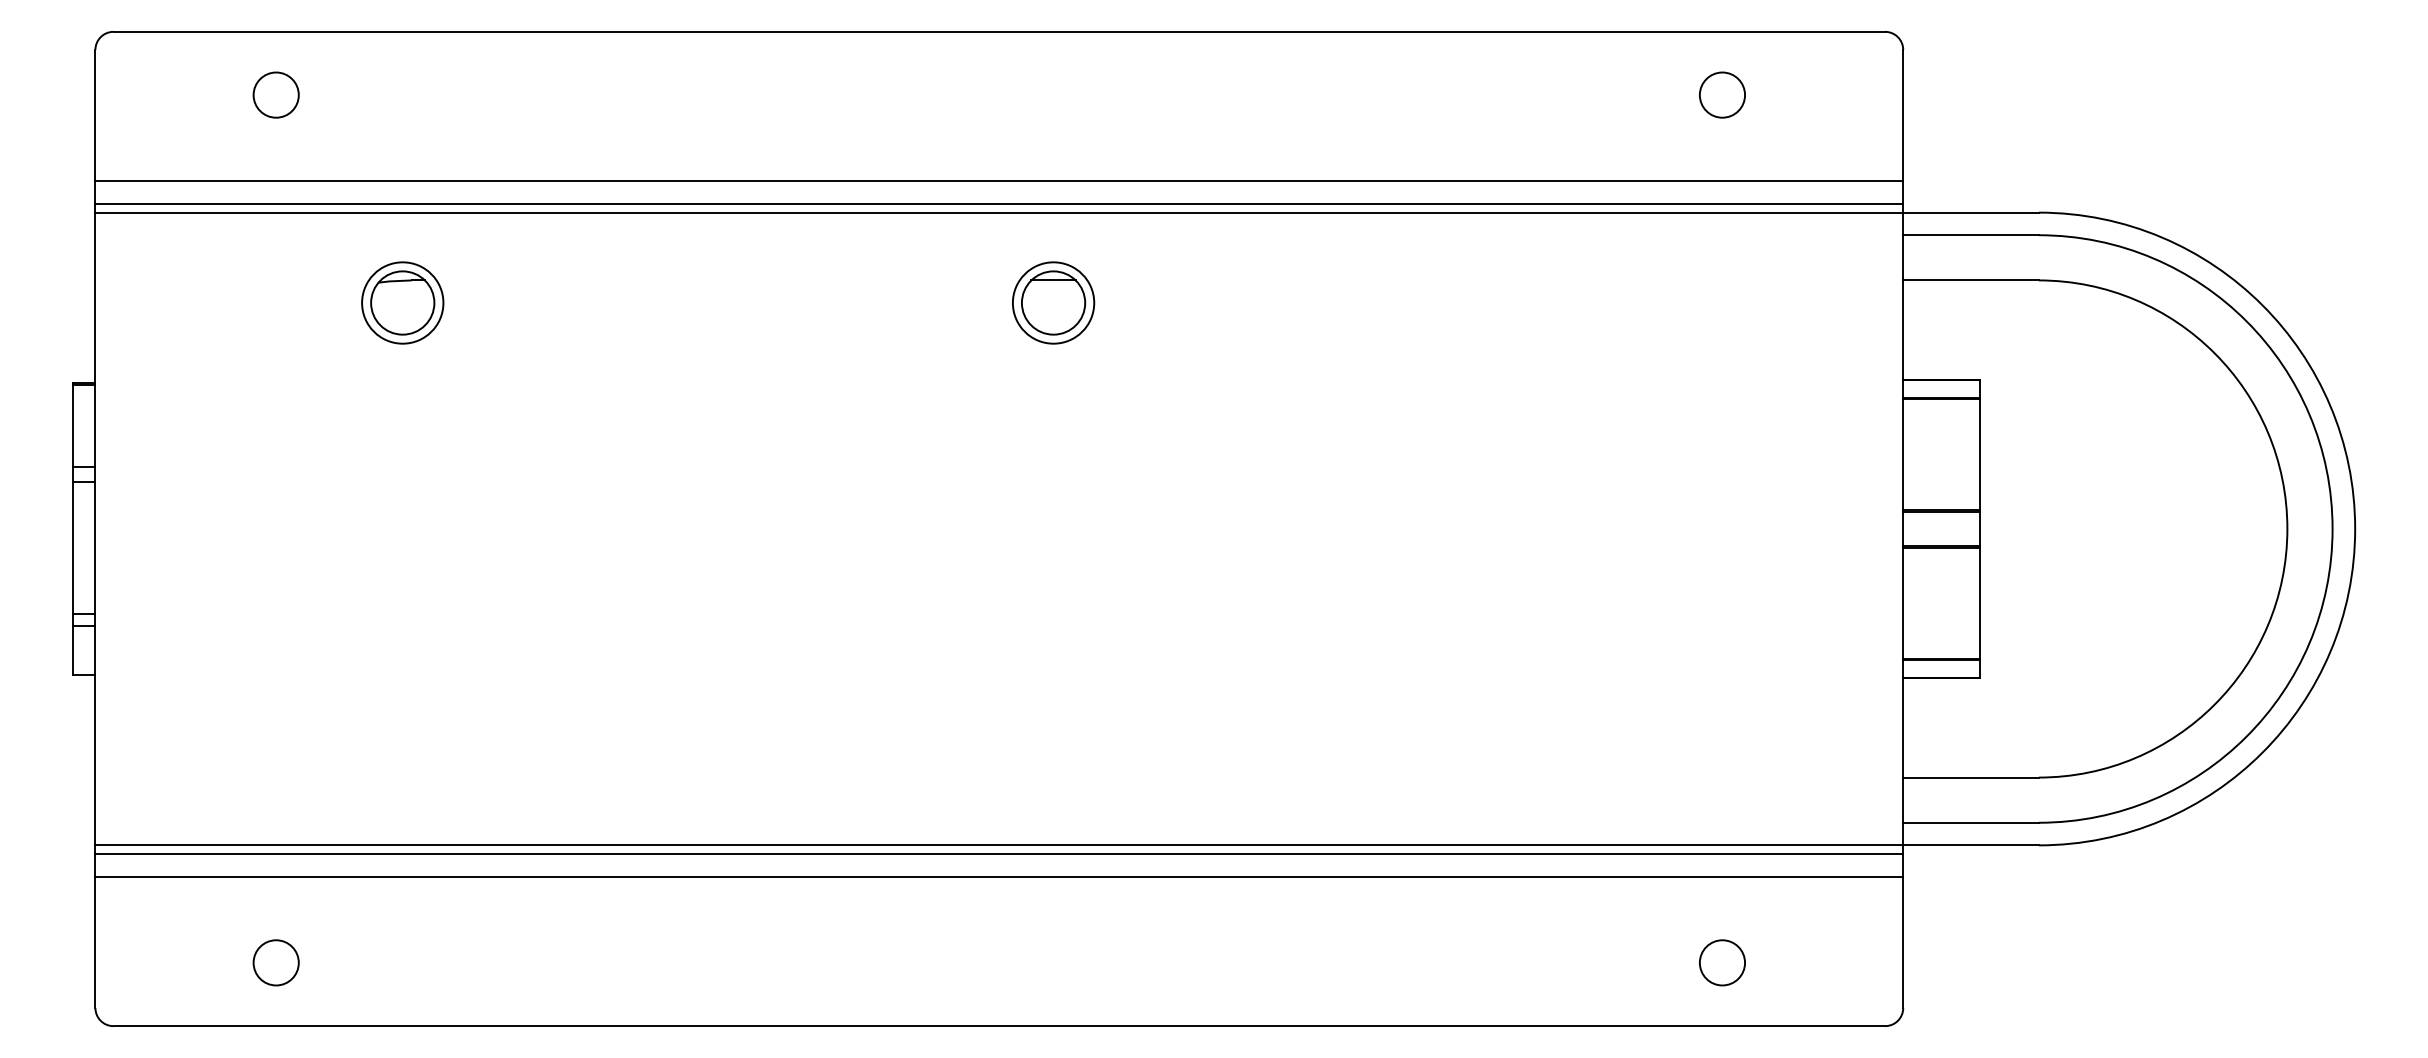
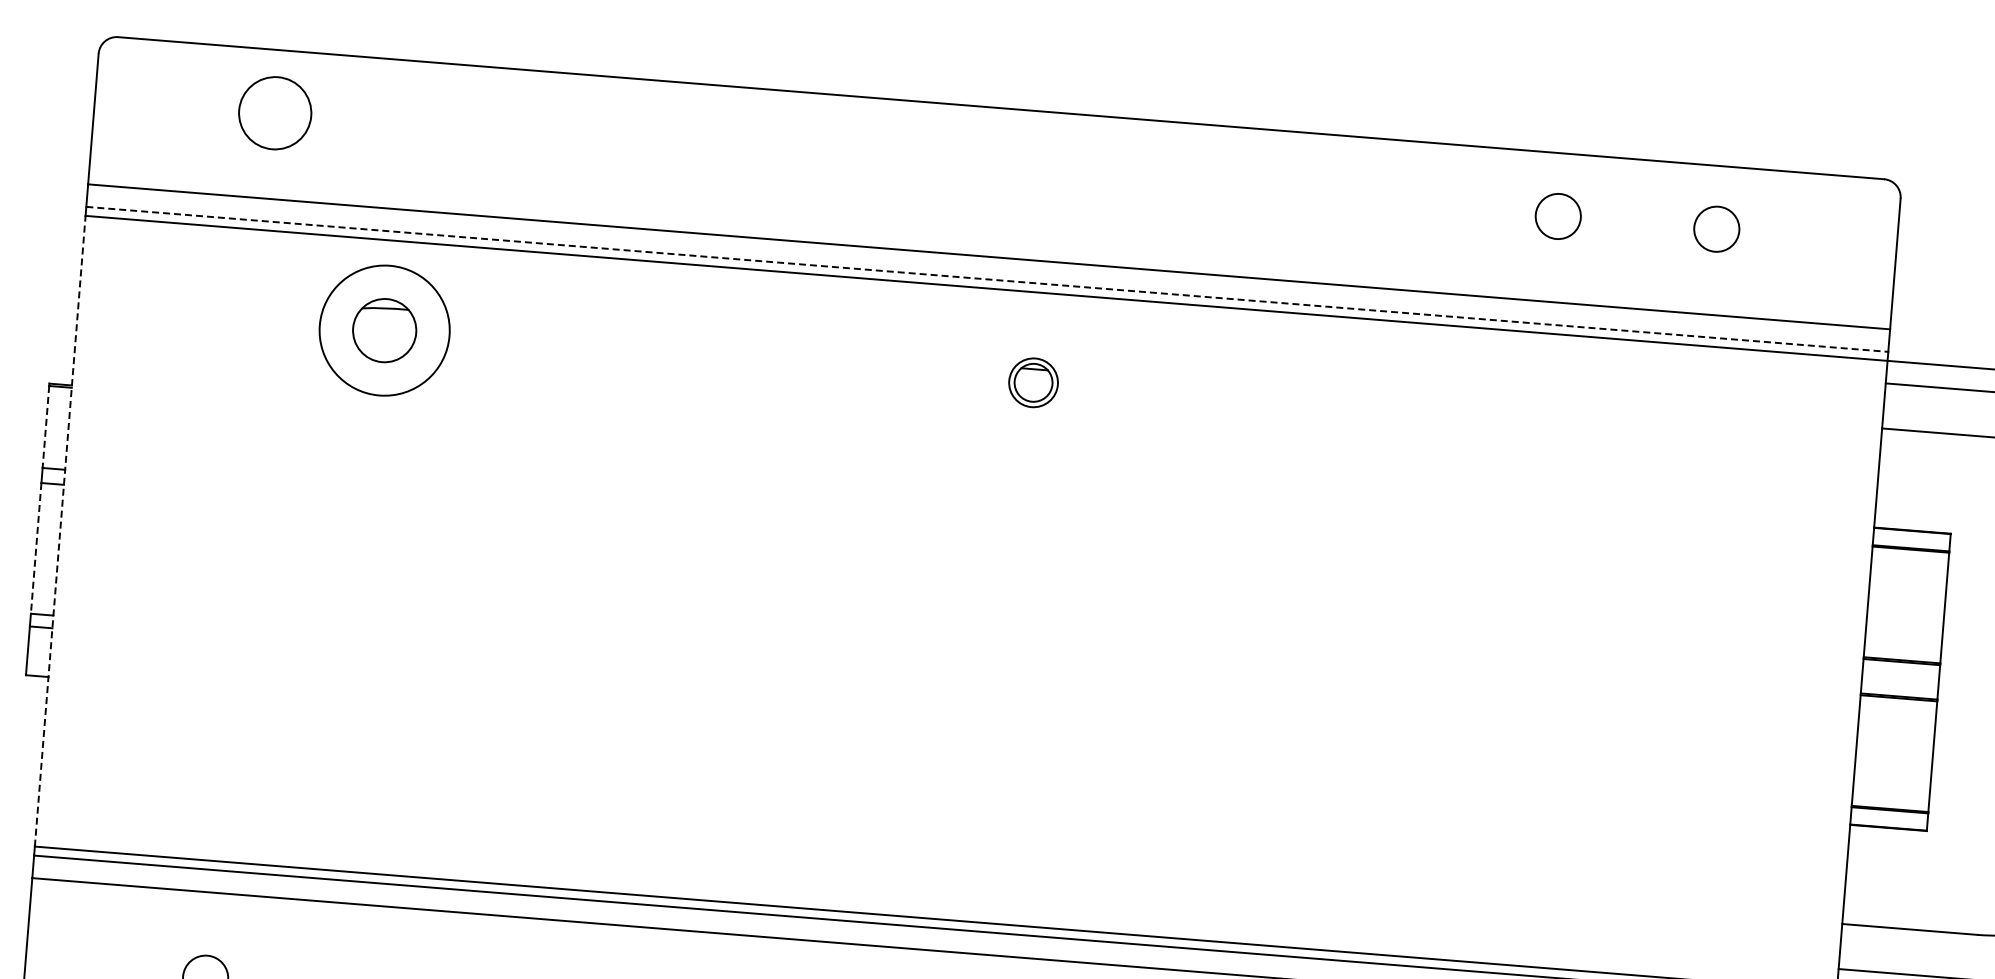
circle: (275, 94) -> (274, 112), size x1.6
circle: (1563, 94) -> (1558, 215), added
line: (999, 203) -> (987, 279), solid -> dashed
circle: (402, 302) -> (384, 330), size x1.6
part: (1053, 302) -> (1033, 382), size x0.6
line: (72, 426) -> (45, 427), solid -> dashed
line: (95, 528) -> (60, 530), solid -> dashed
line: (72, 548) -> (35, 548), solid -> dashed

